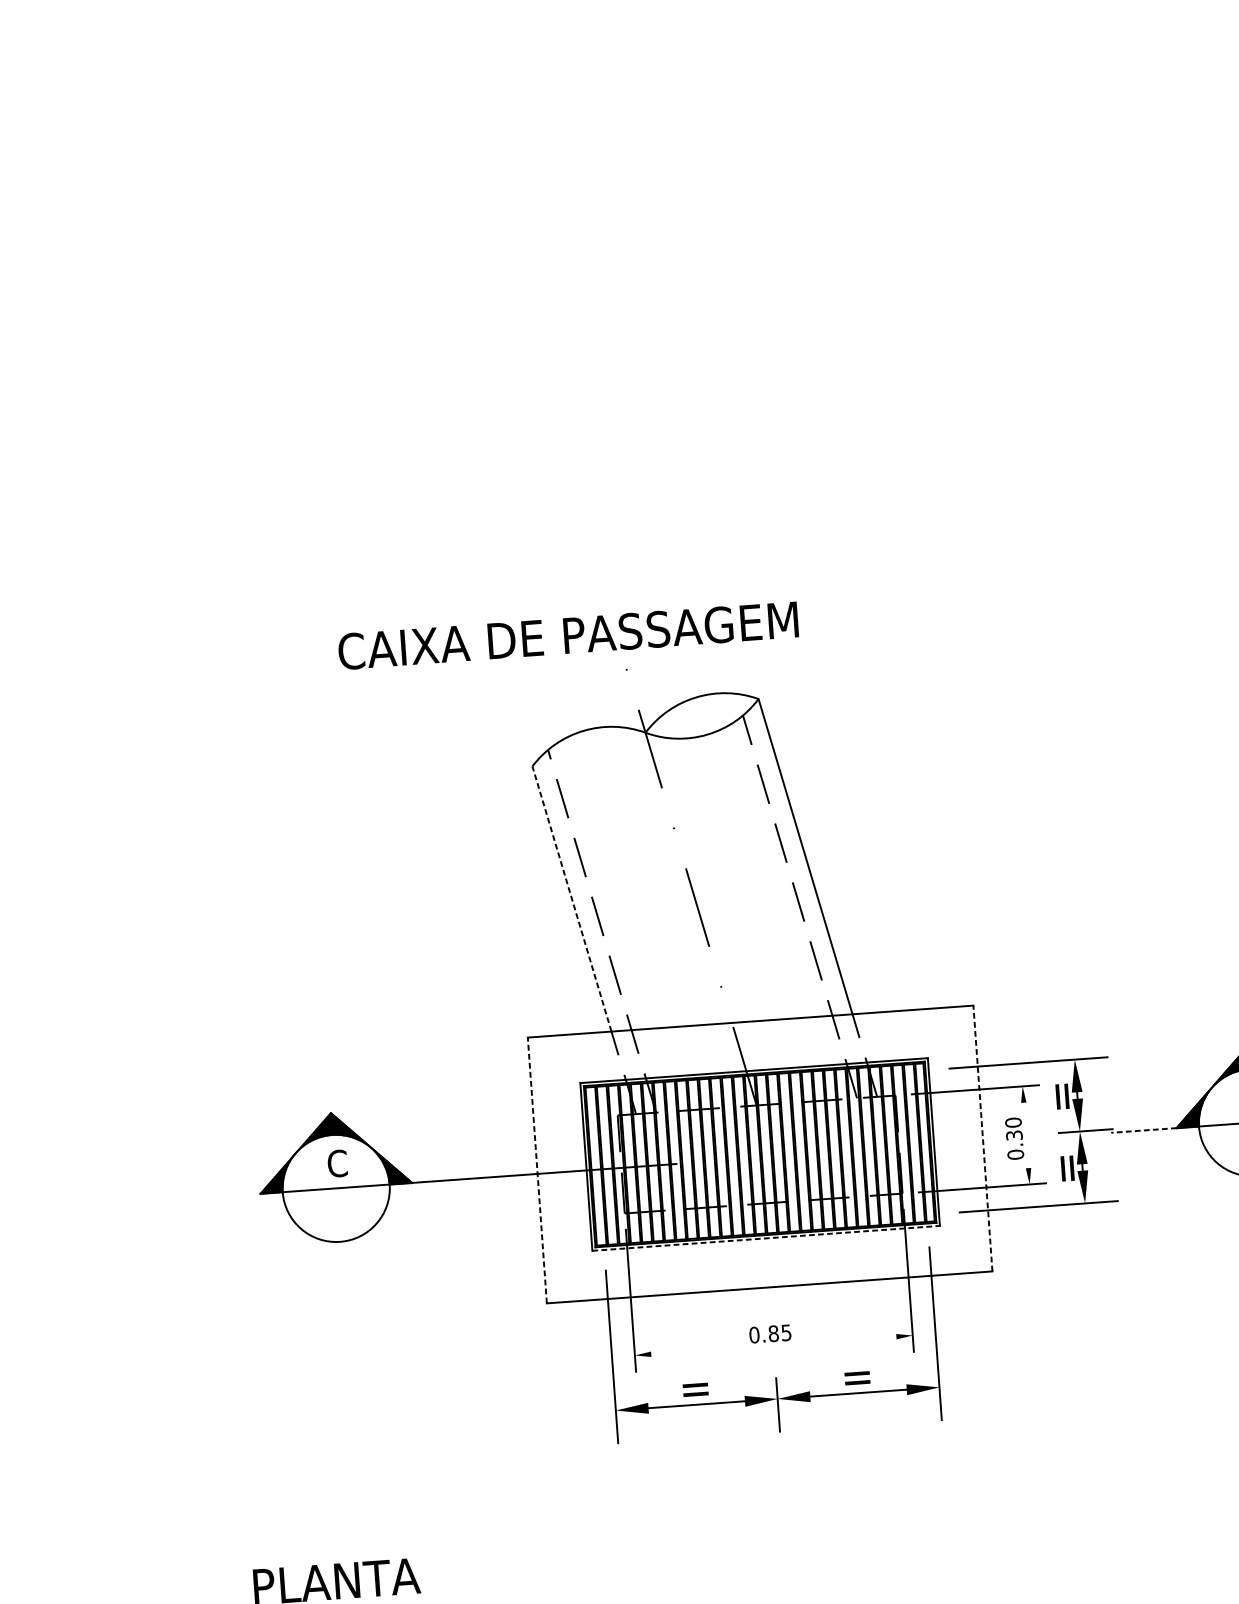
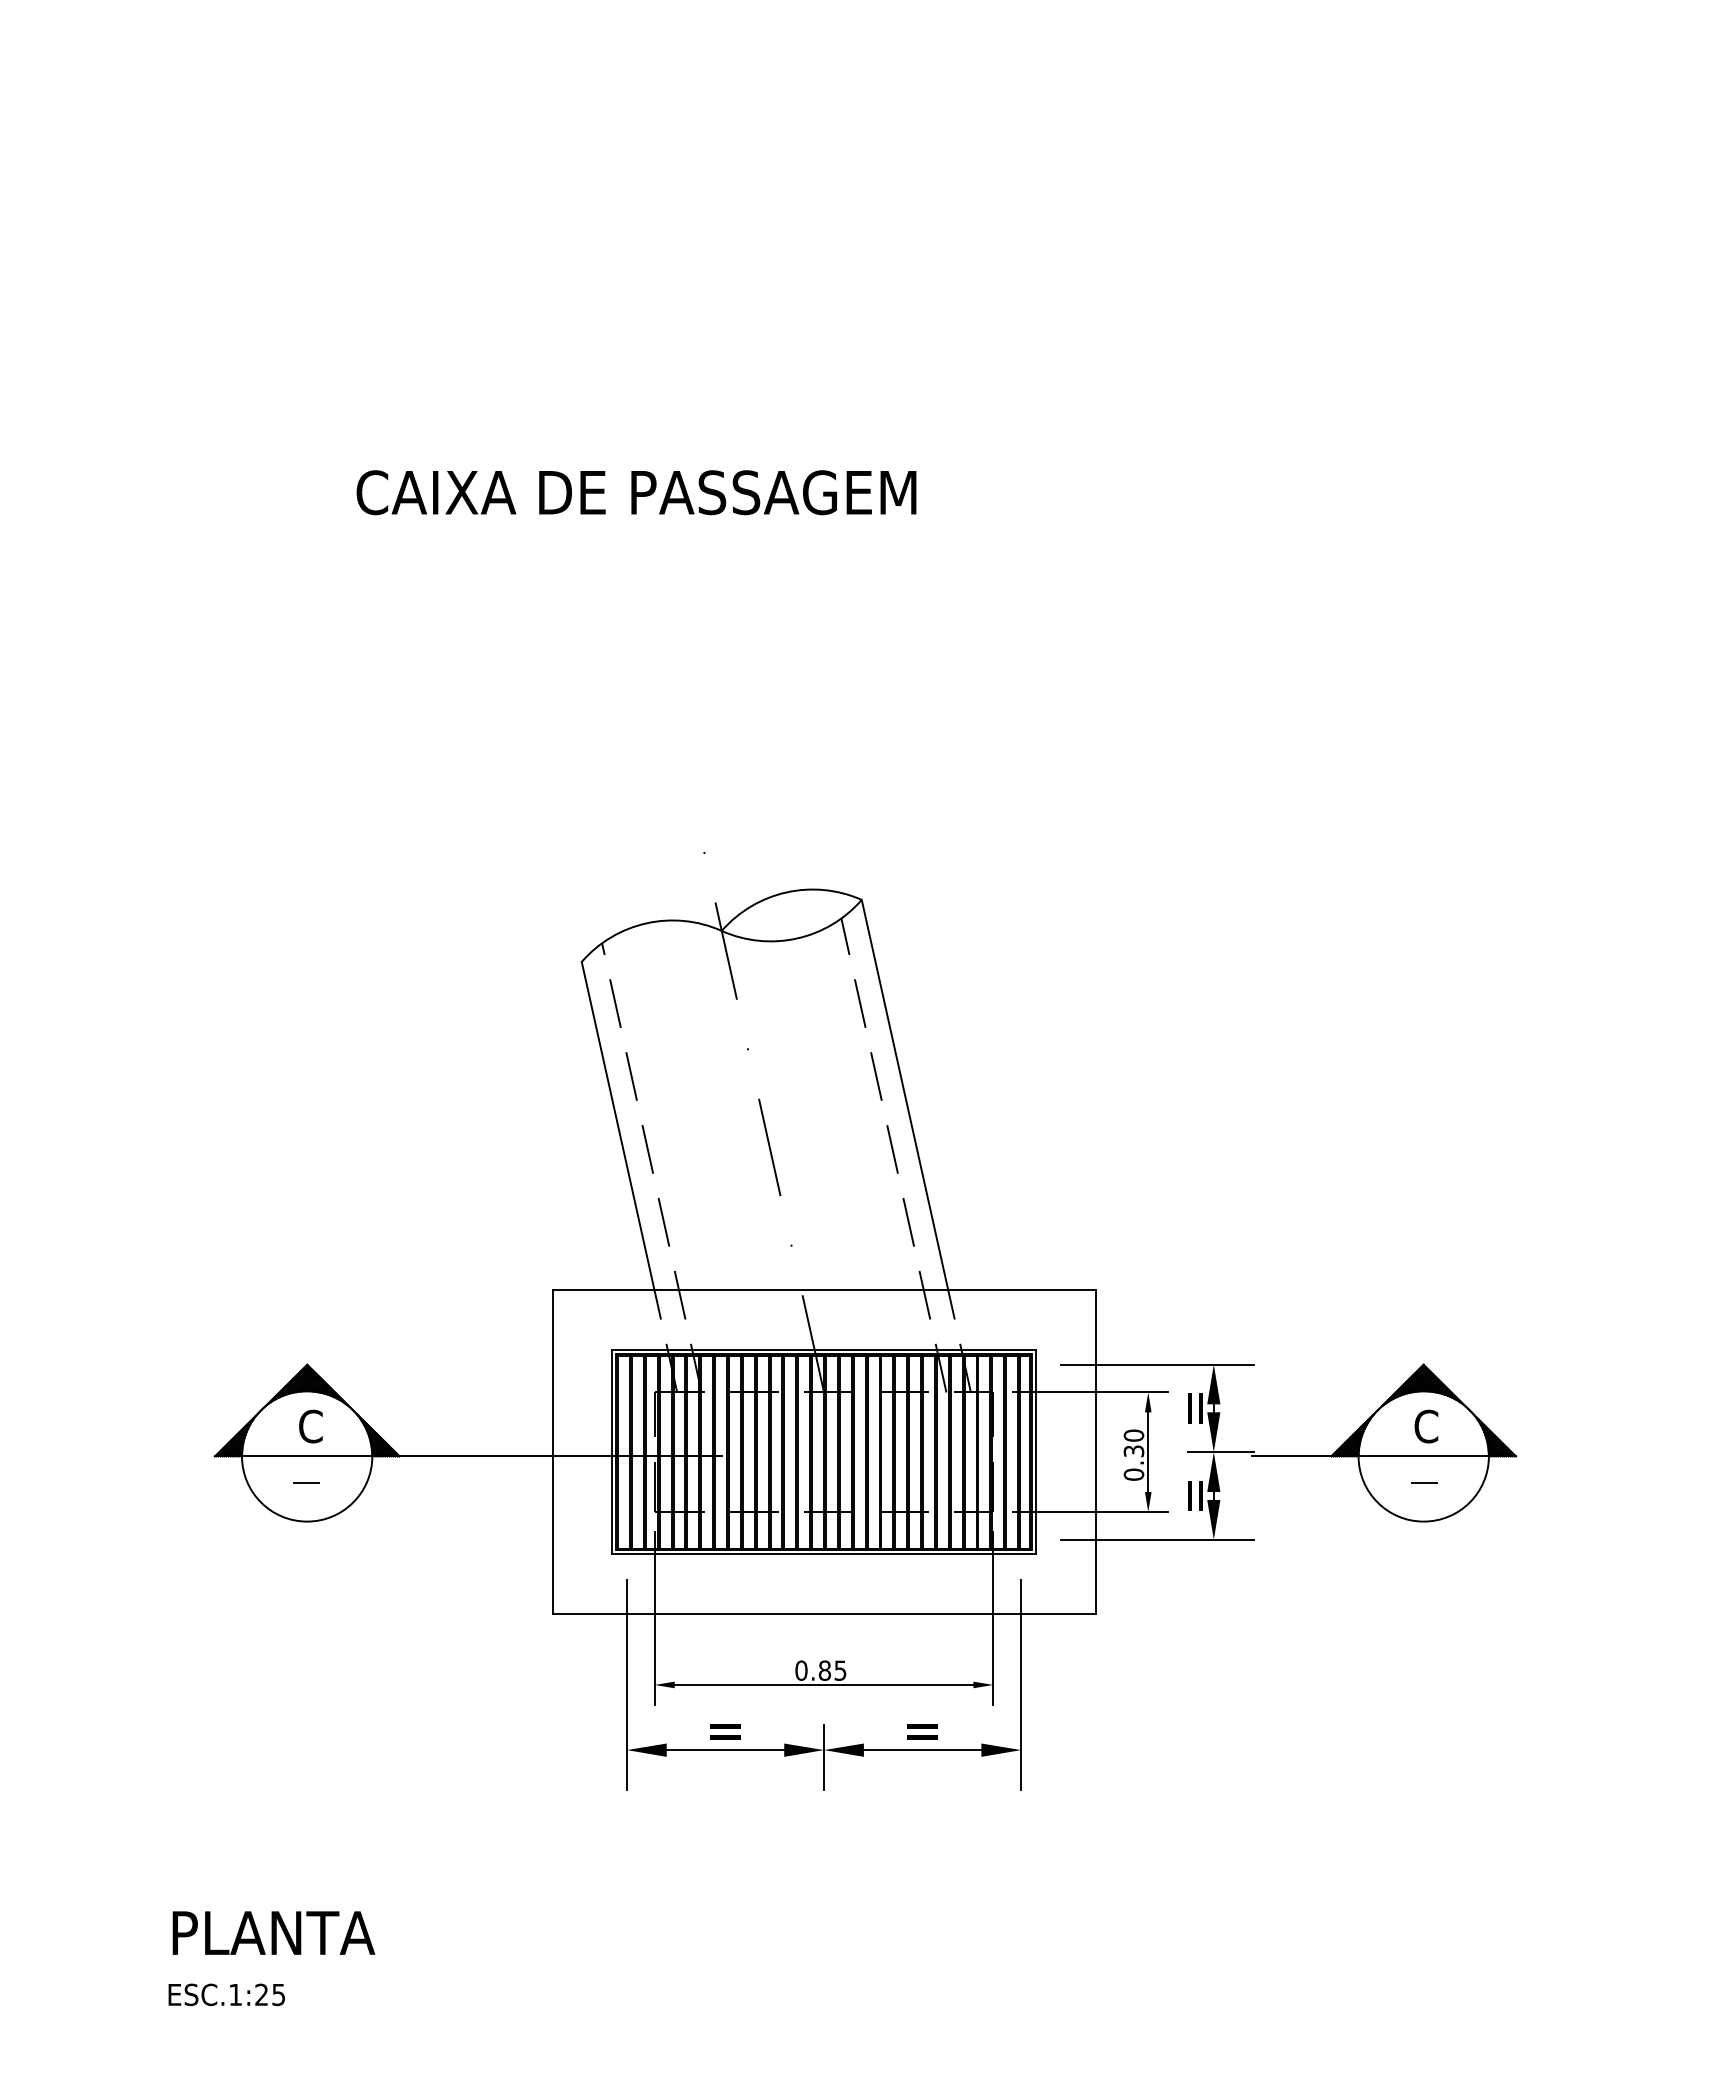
text: (568, 635) -> (636, 492), moved
line: (572, 898) -> (618, 1125), dashed -> solid
line: (1143, 1130) -> (1291, 1456), dashed -> solid
line: (1026, 1135) -> (1148, 1452), added
line: (982, 1138) -> (1095, 1452), dashed -> solid
line: (537, 1170) -> (552, 1452), dashed -> solid
line: (336, 1210) -> (305, 1483), added
line: (766, 1238) -> (824, 1554), dashed -> solid
line: (773, 1345) -> (823, 1684), added

